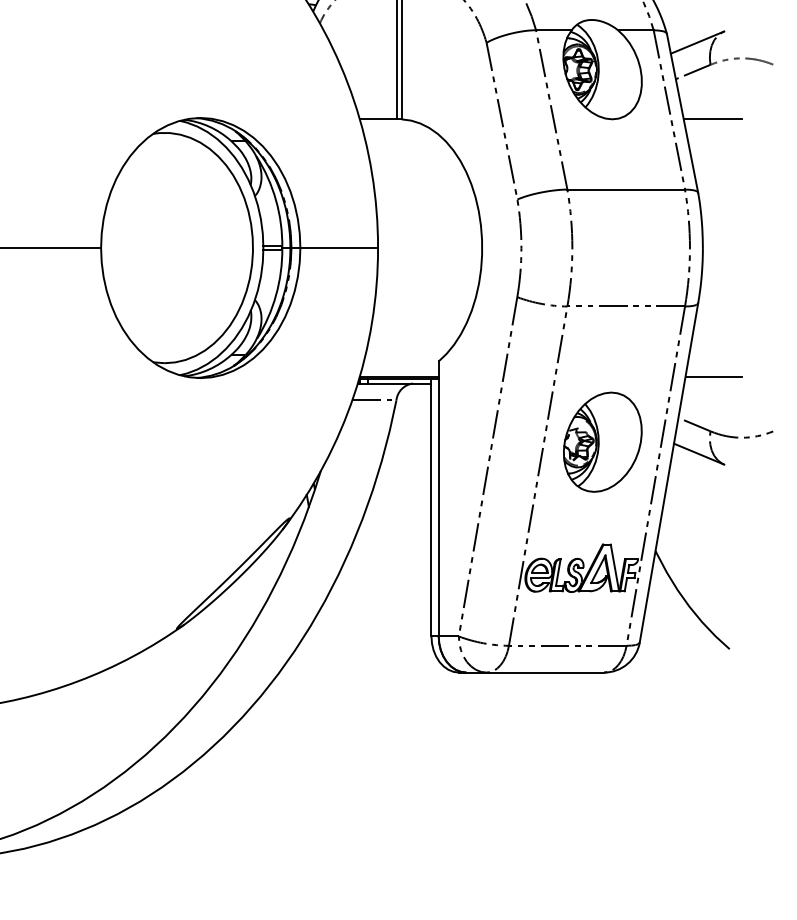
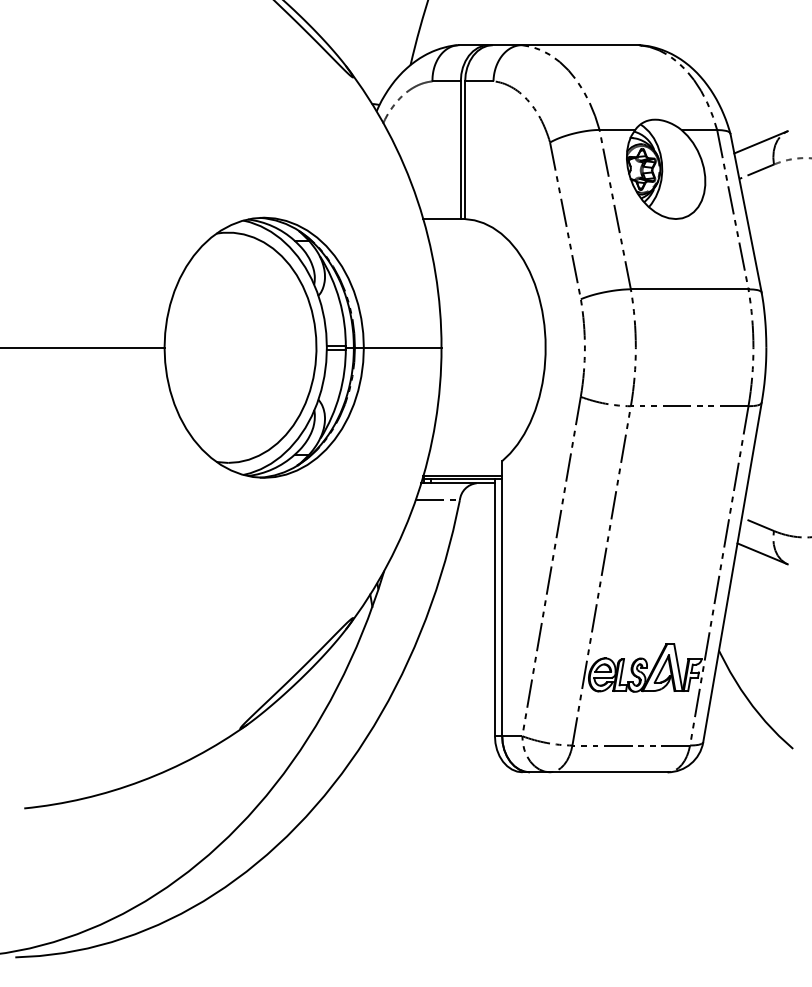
line: (713, 119) -> (776, 219), removed
line: (714, 376) -> (777, 476), removed
part: (603, 441) -> (666, 541), removed

